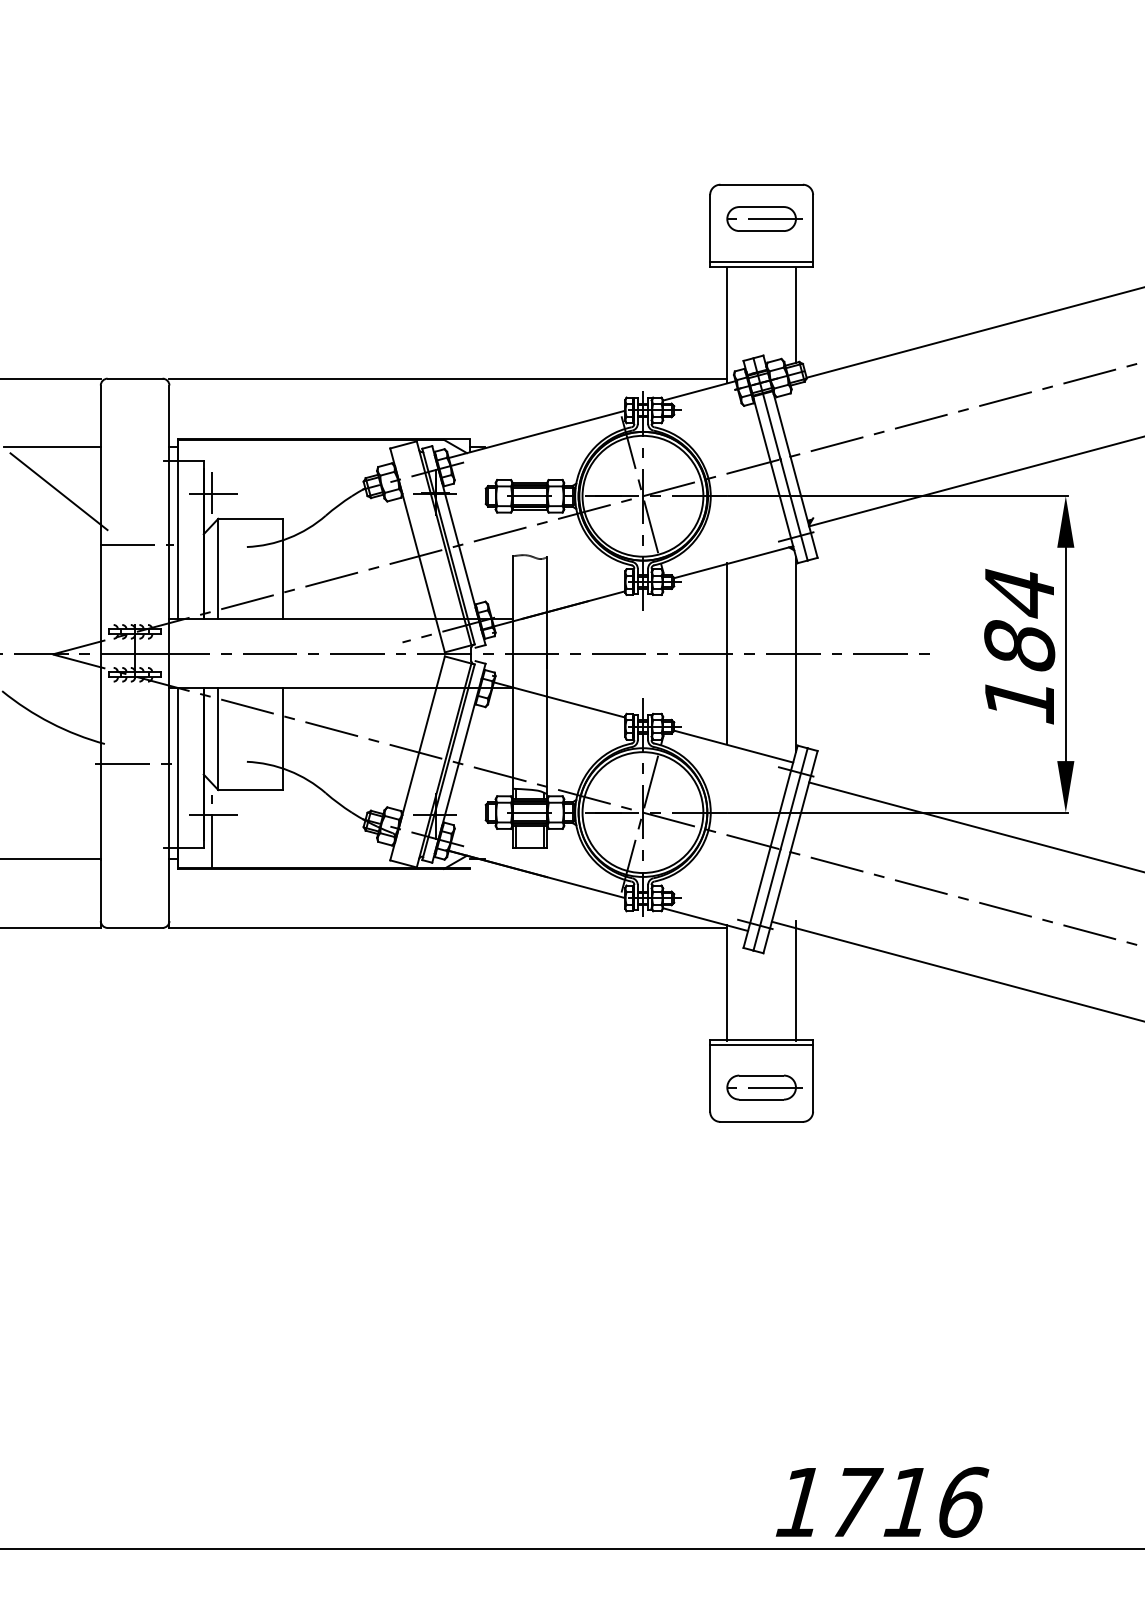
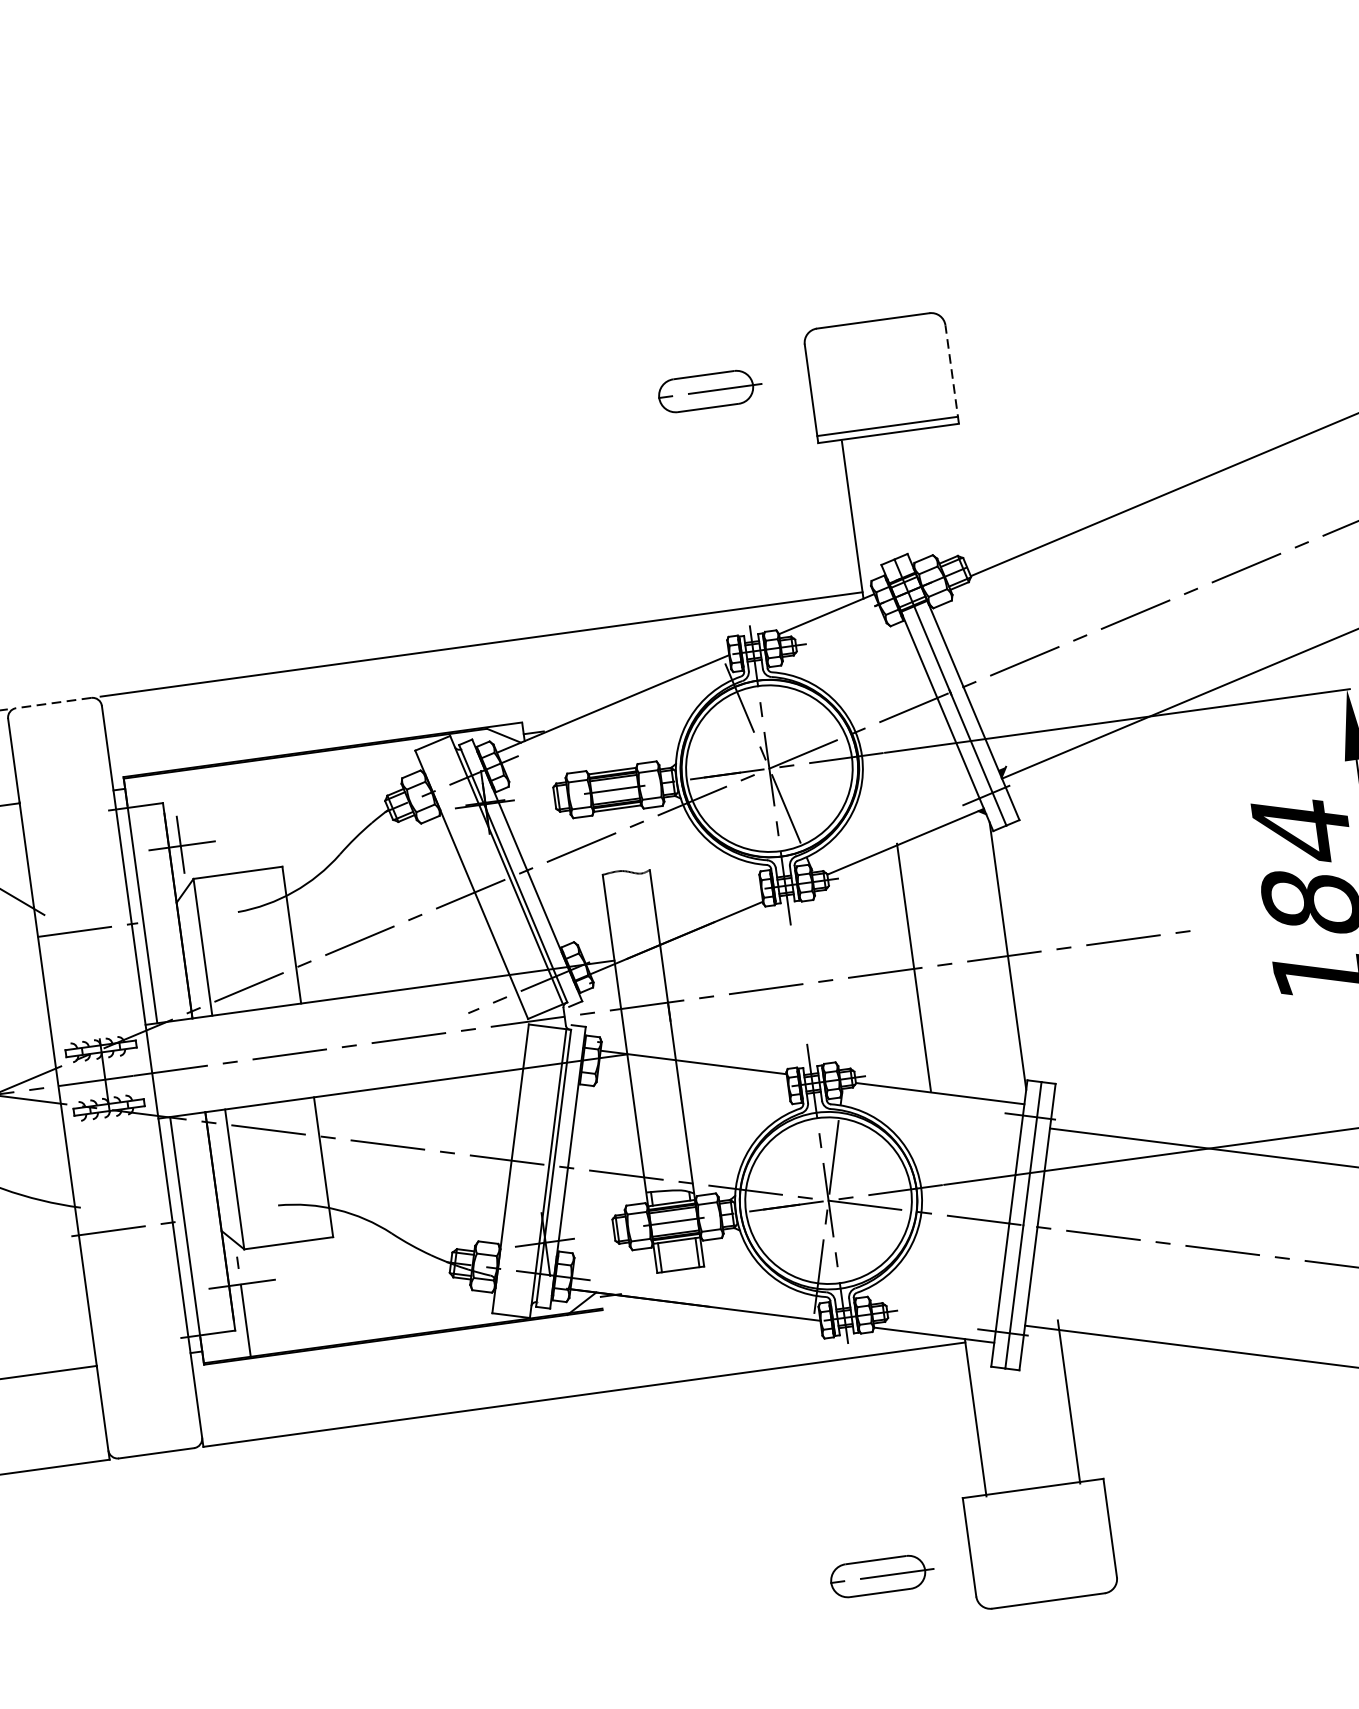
part: (764, 218) -> (709, 390), moved
line: (813, 230) -> (952, 373), solid -> dashed
line: (795, 315) -> (943, 493), removed
line: (134, 378) -> (52, 702), solid -> dashed
line: (761, 1044) -> (1033, 1495), removed
part: (764, 1087) -> (882, 1575), moved

